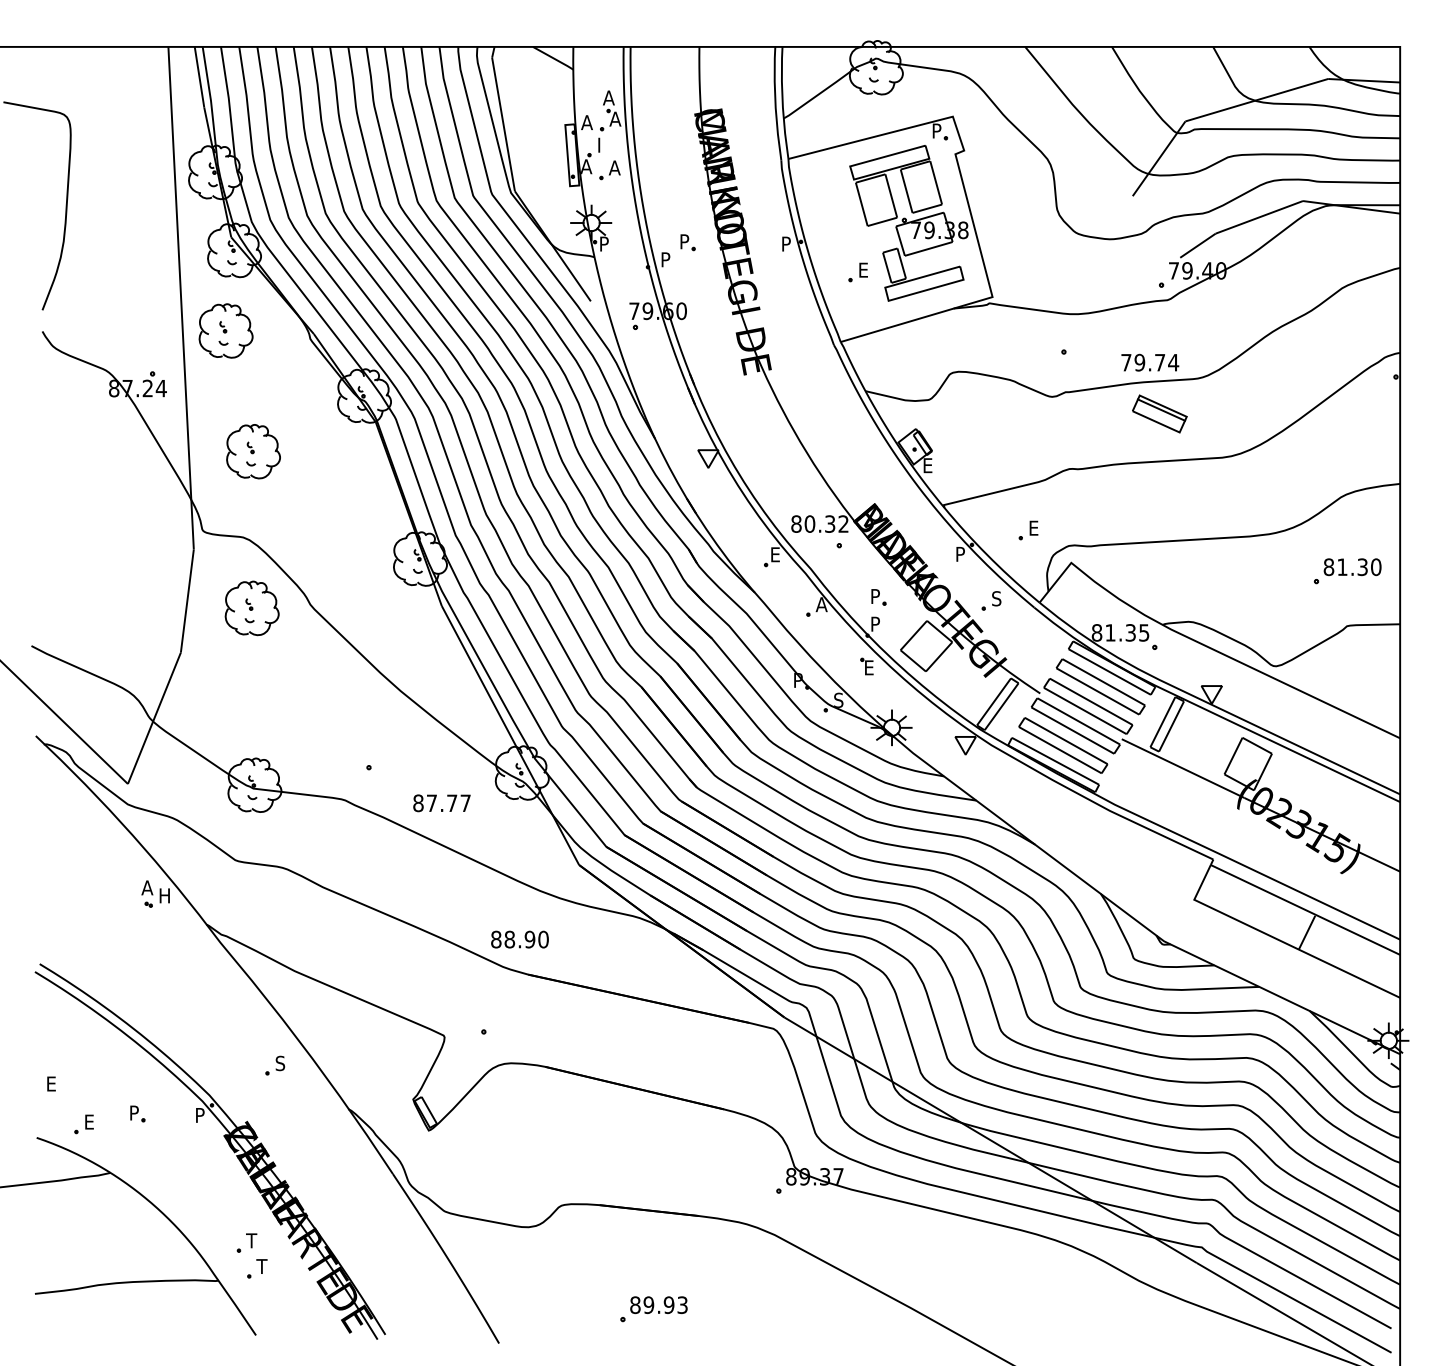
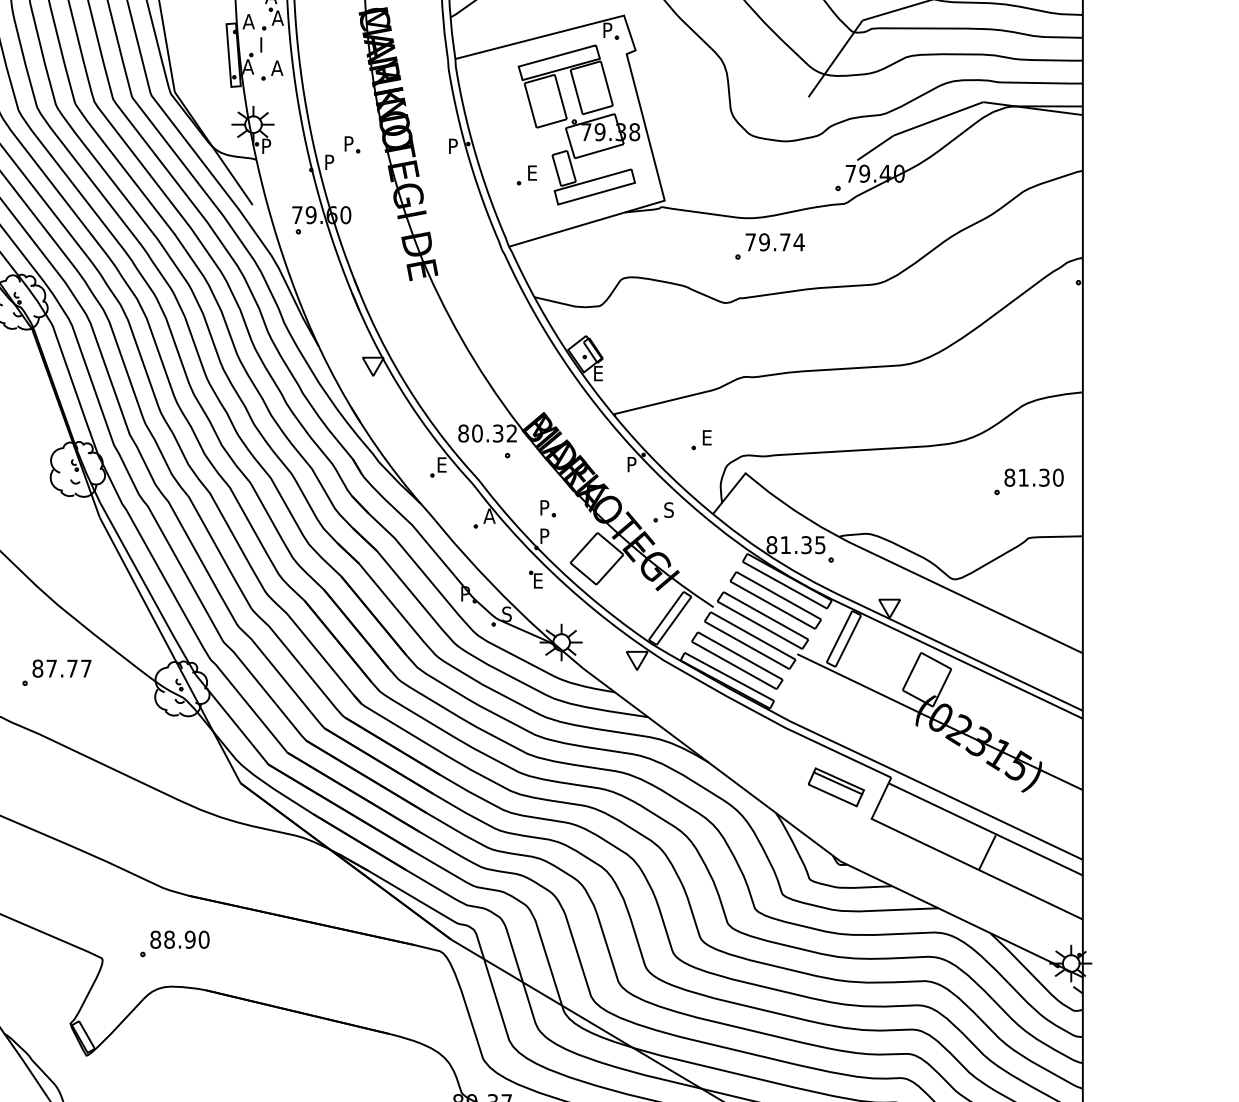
text: (1150, 362) -> (775, 242), moved
part: (1159, 413) -> (836, 786), moved
text: (441, 803) -> (61, 668), moved
text: (519, 939) -> (179, 939), moved

